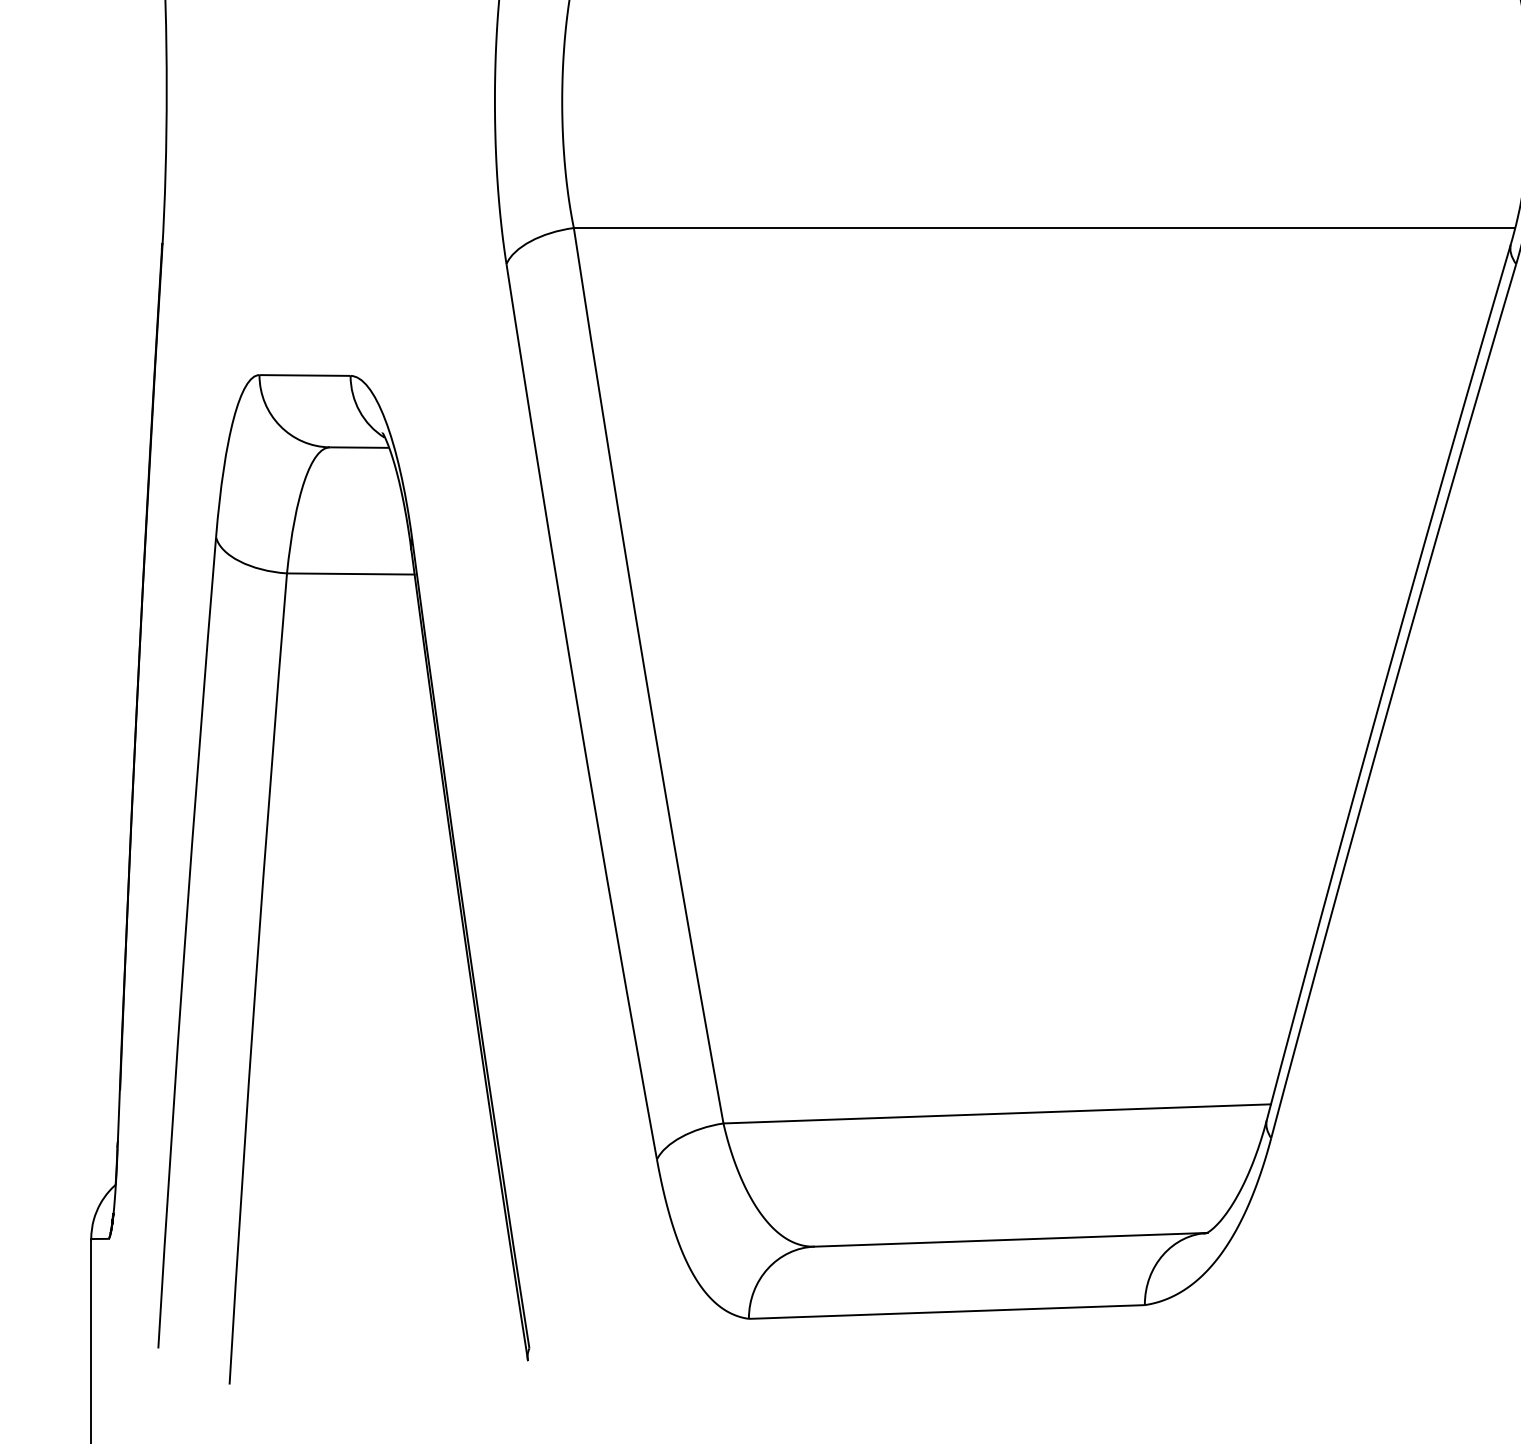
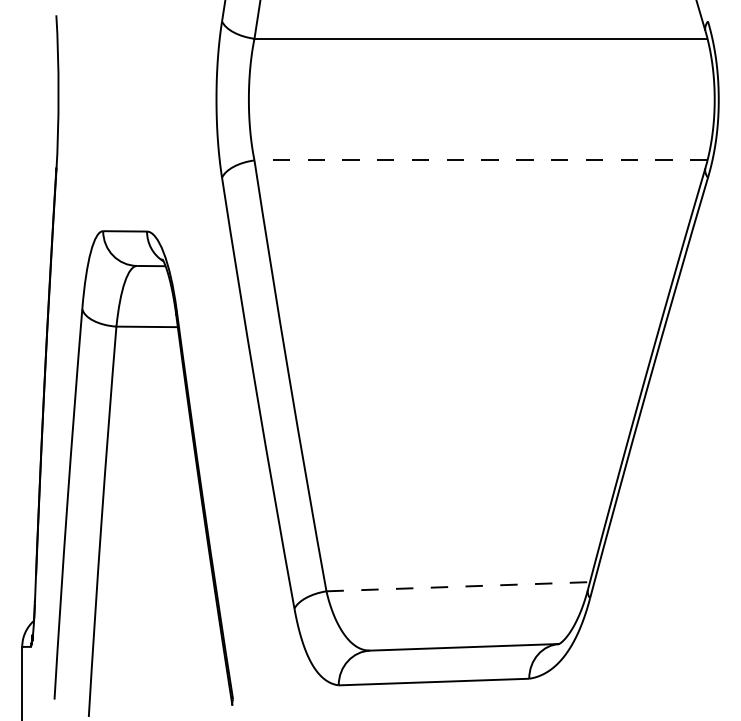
line: (1043, 228) -> (480, 160), solid -> dashed
line: (997, 1113) -> (458, 586), solid -> dashed

